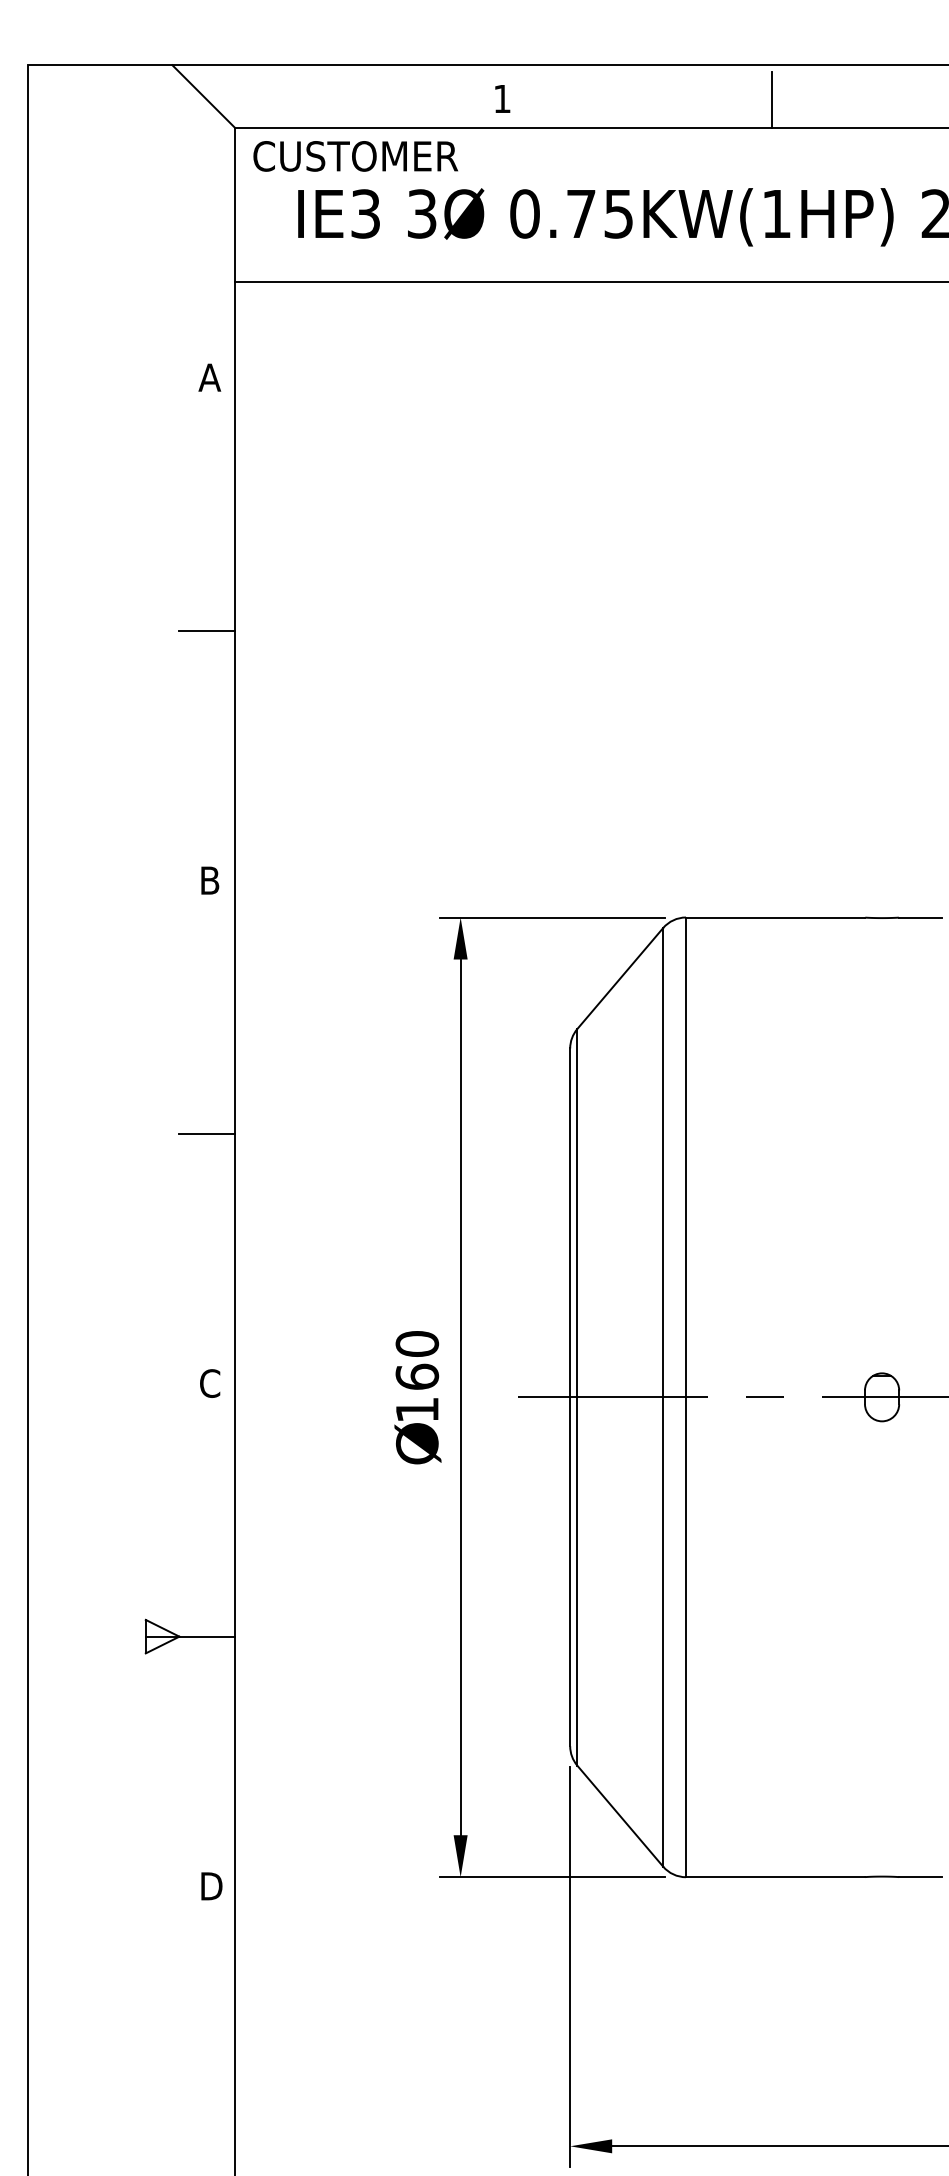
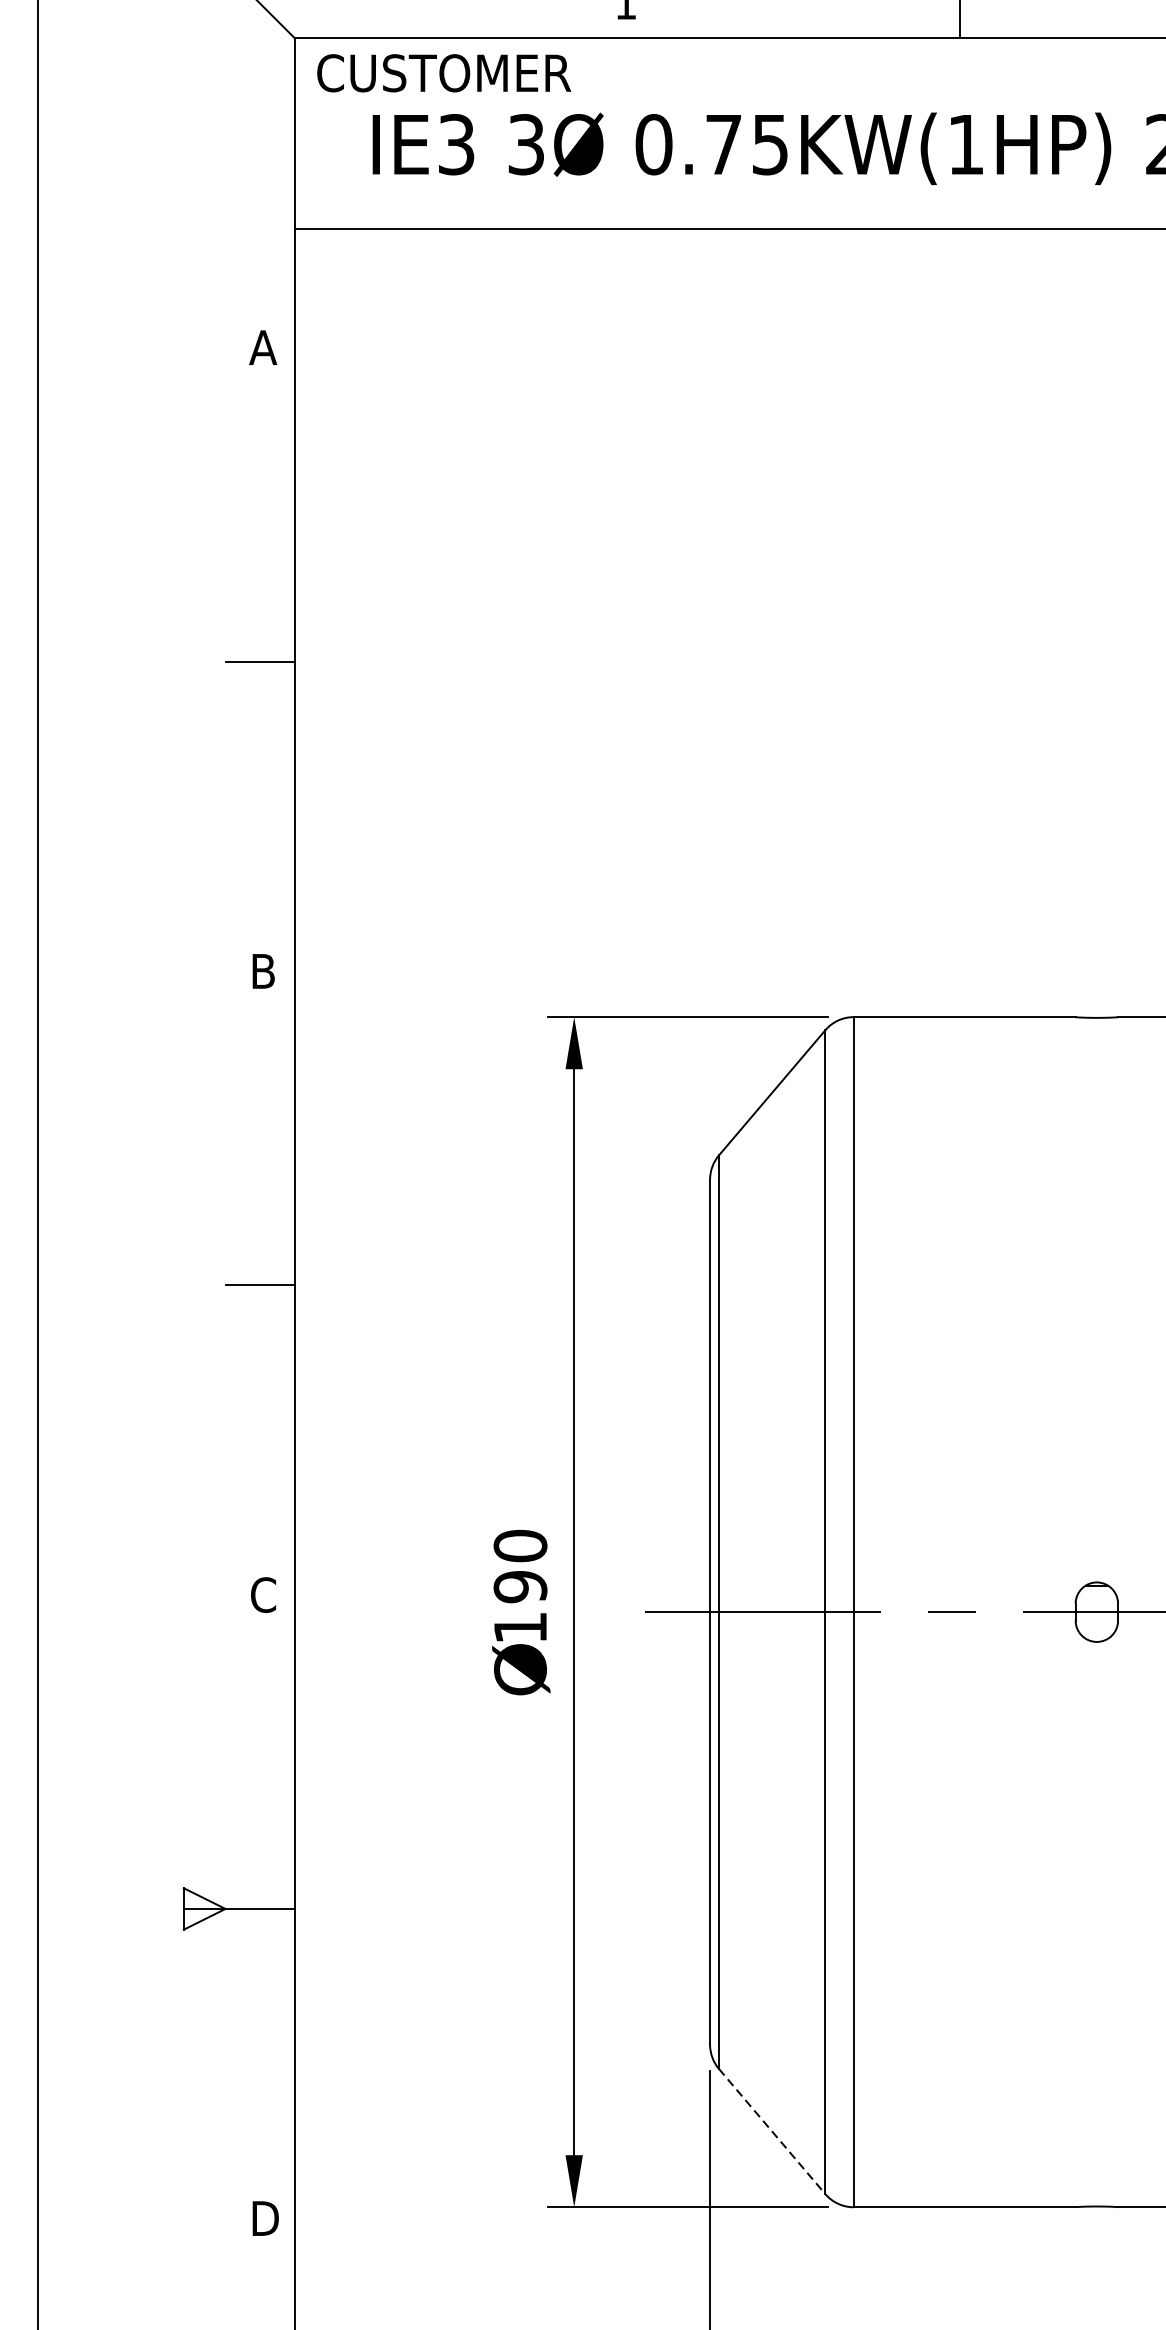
text: (417, 1376) -> (520, 1586), 160 -> 190
line: (620, 1816) -> (772, 2131), solid -> dashed

